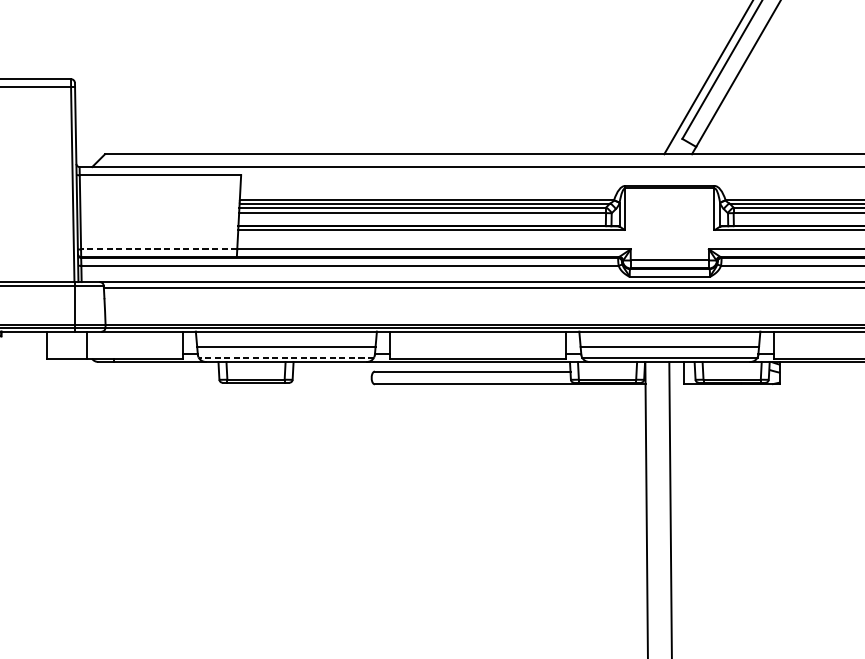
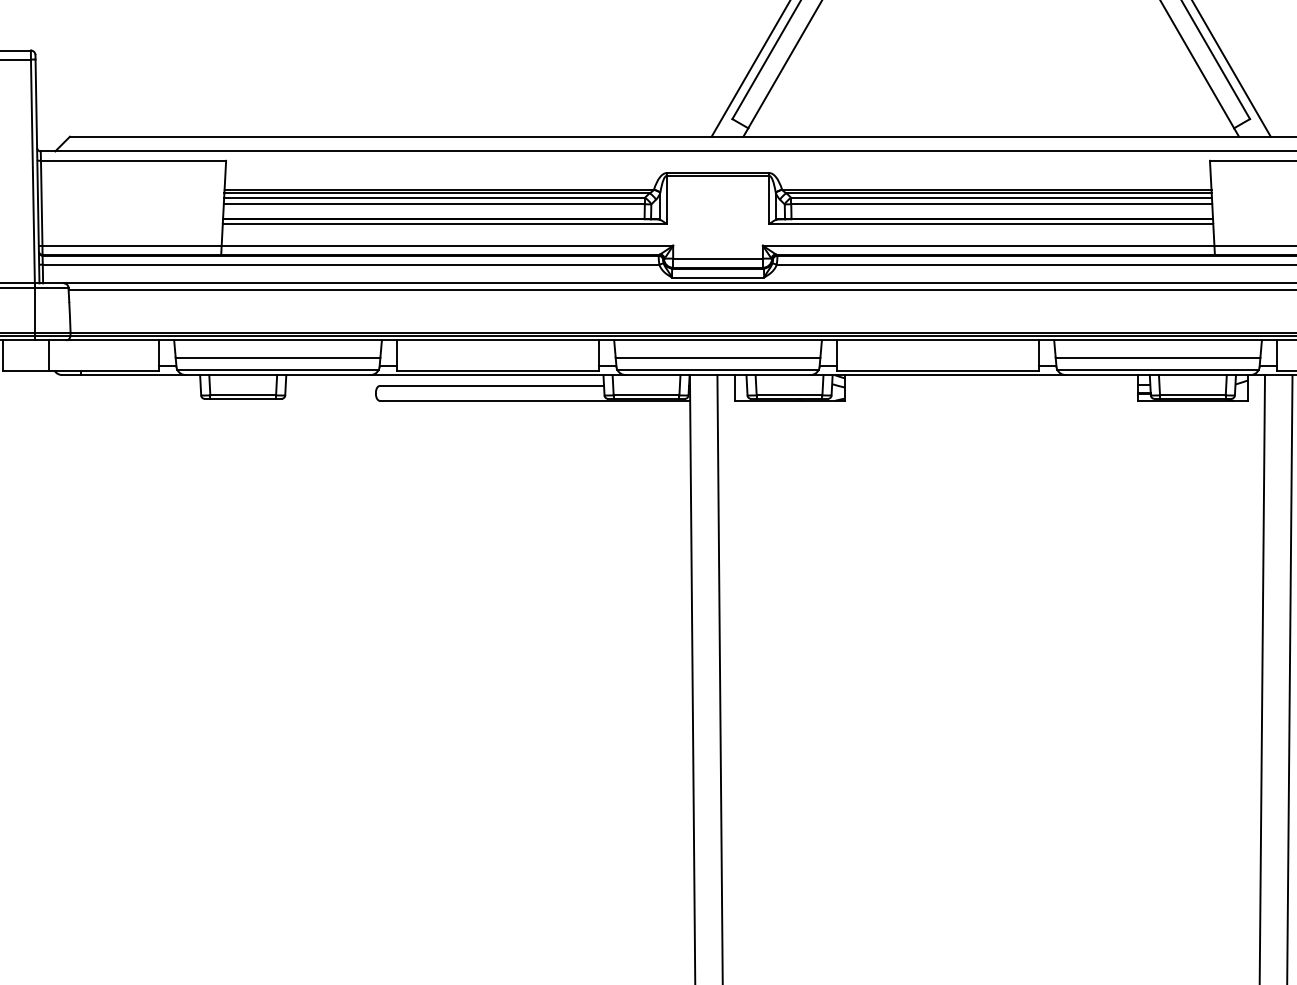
line: (159, 249) -> (132, 245), dashed -> solid
line: (286, 357) -> (278, 370), dashed -> solid

